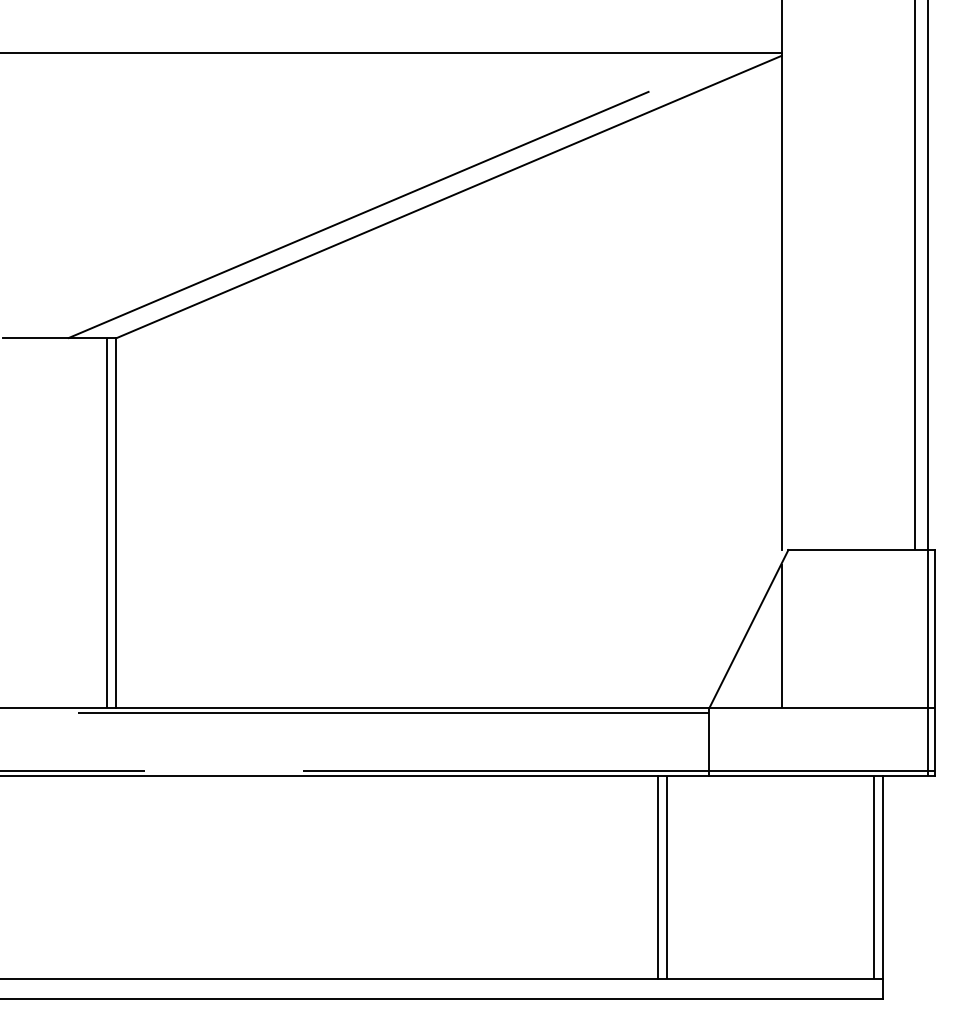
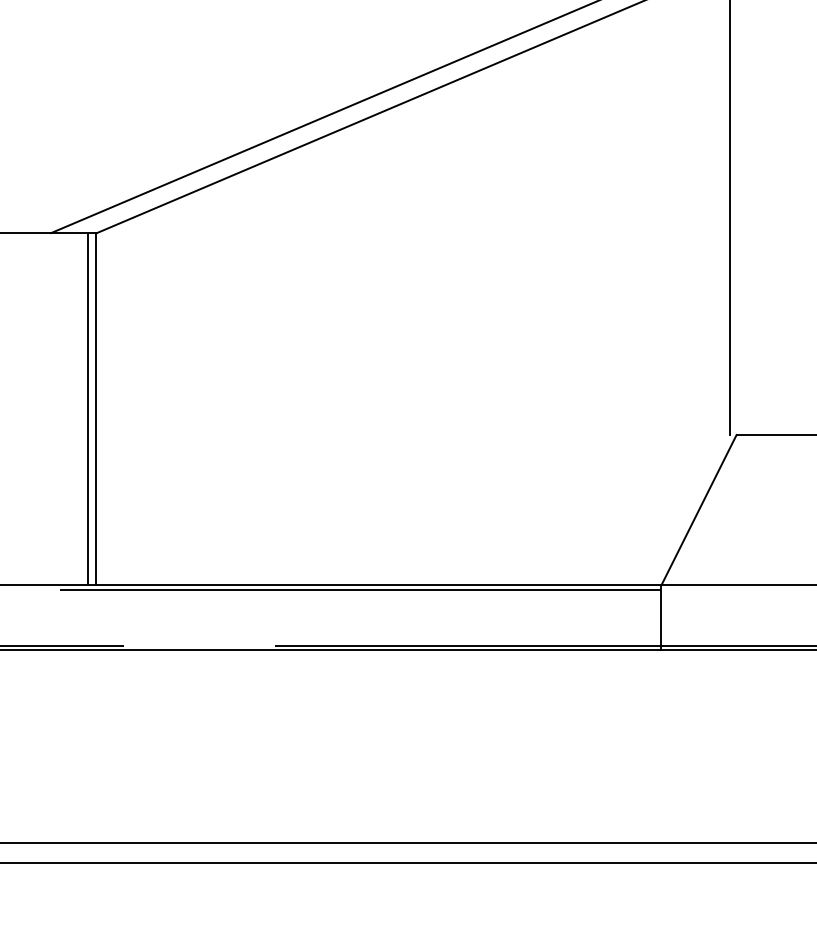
line: (781, 635) -> (730, 516), removed
line: (657, 876) -> (611, 745), removed
line: (666, 876) -> (620, 745), removed

